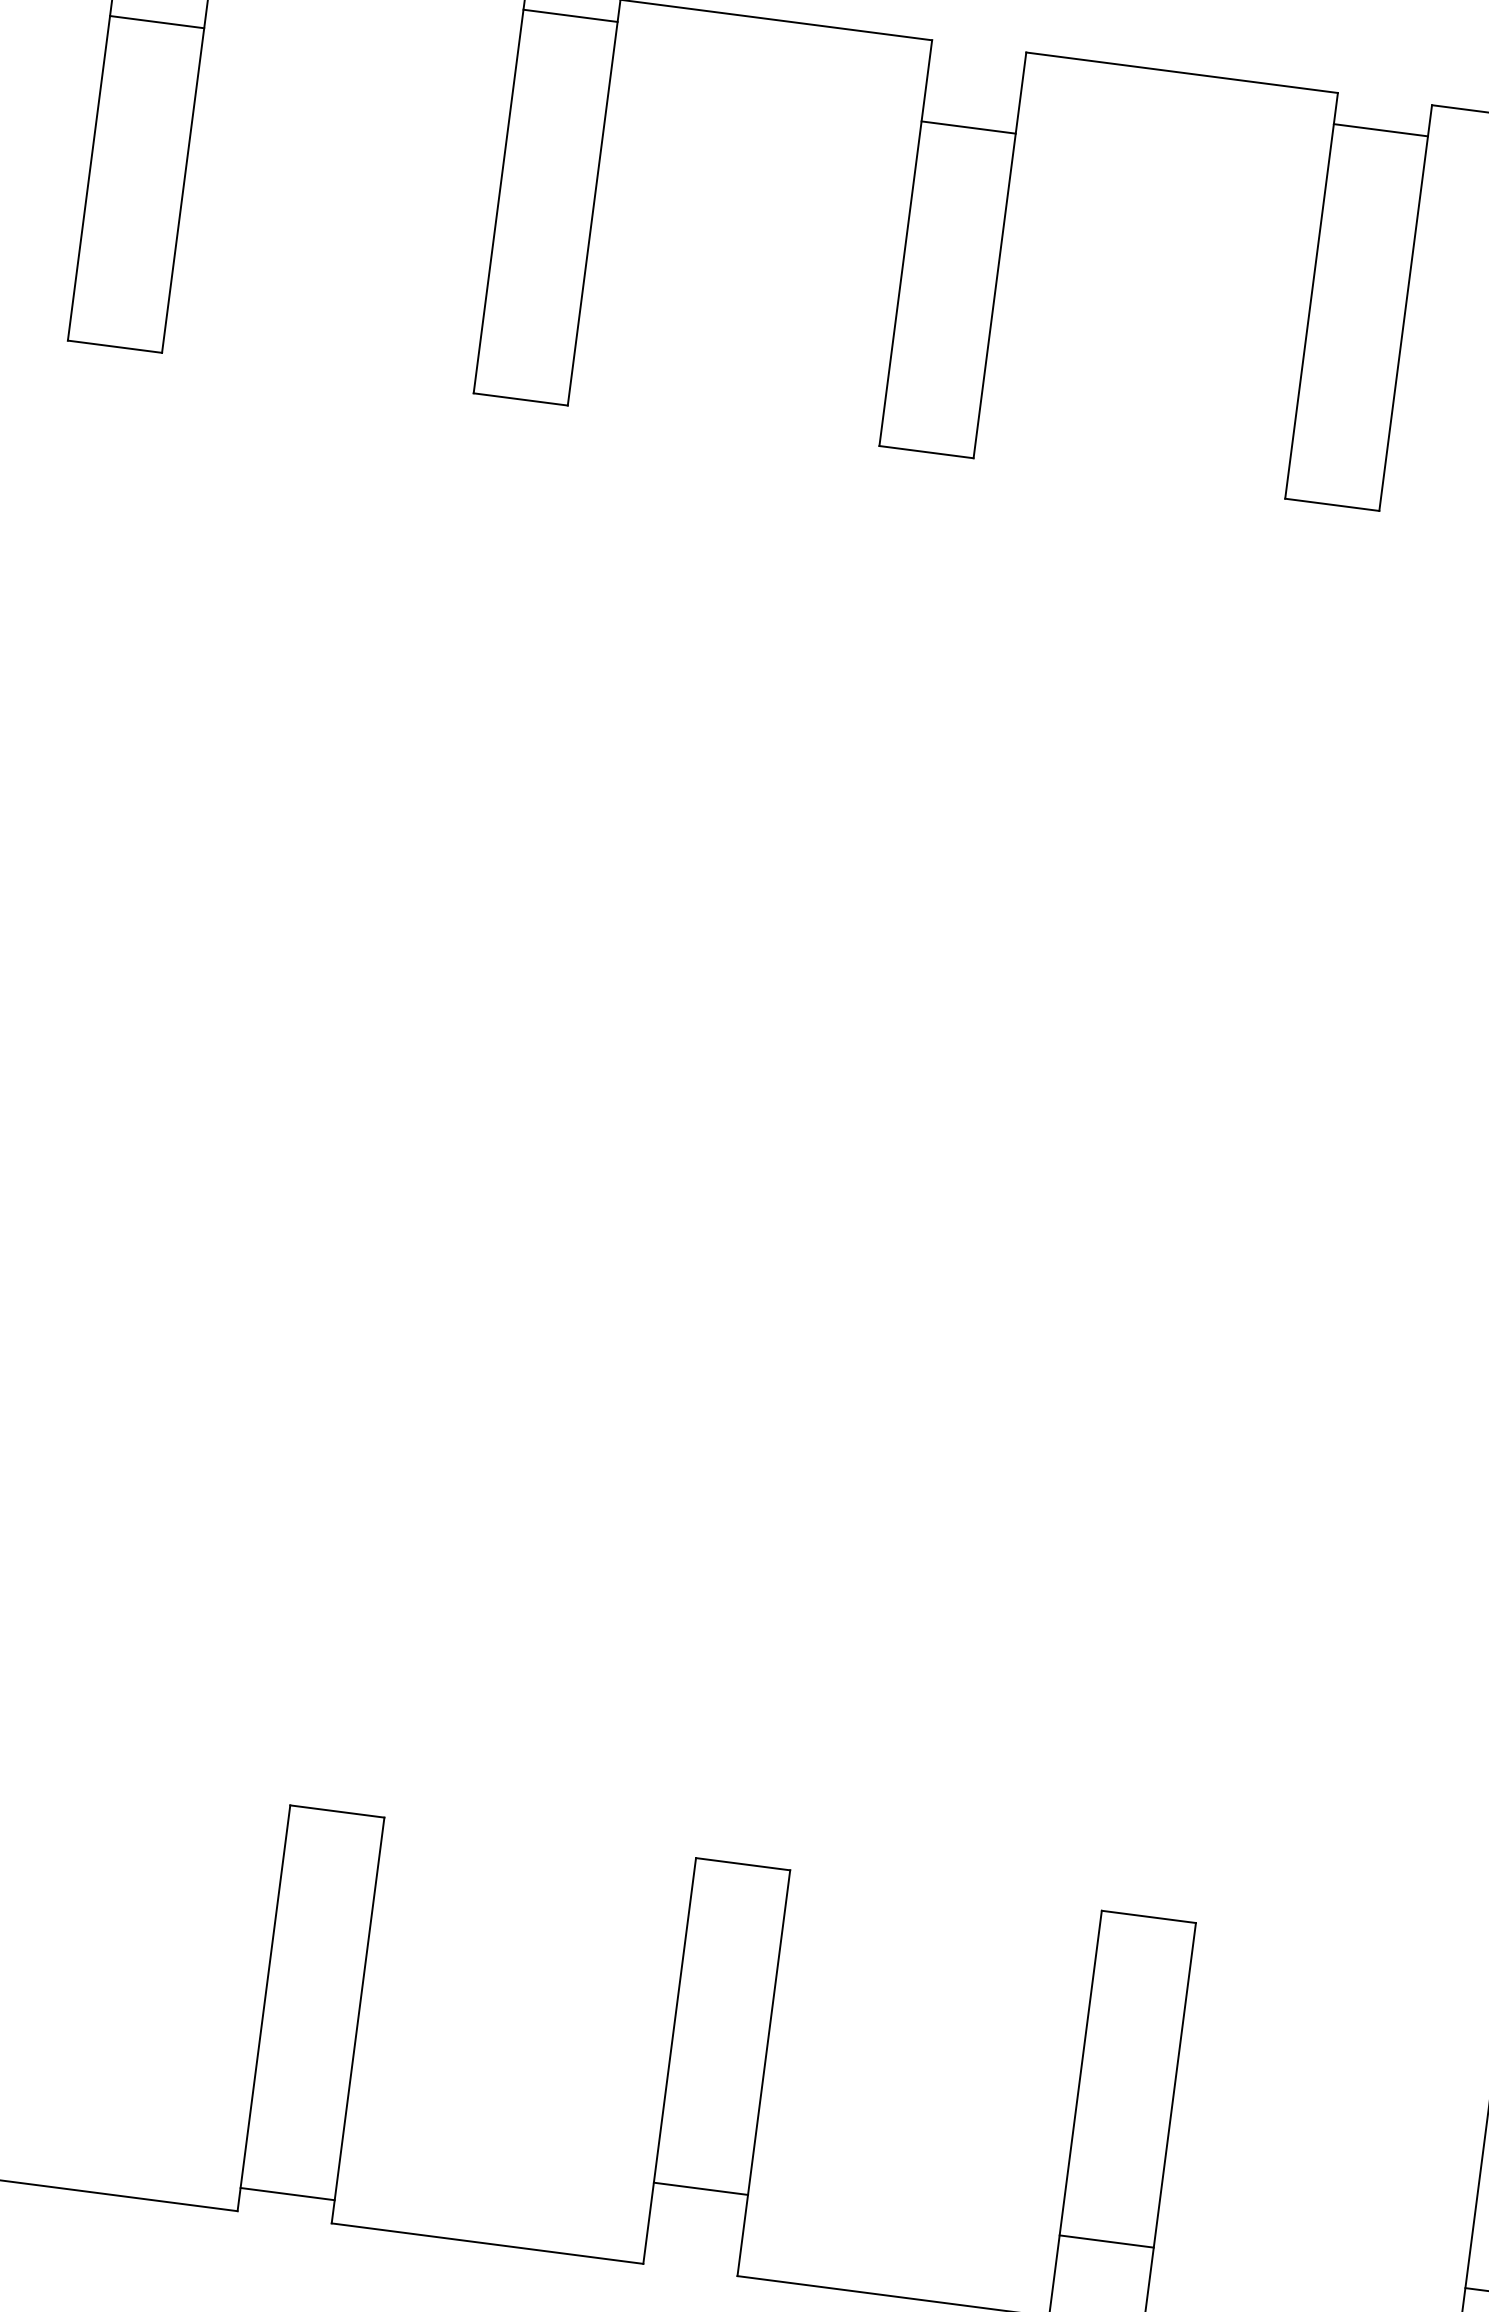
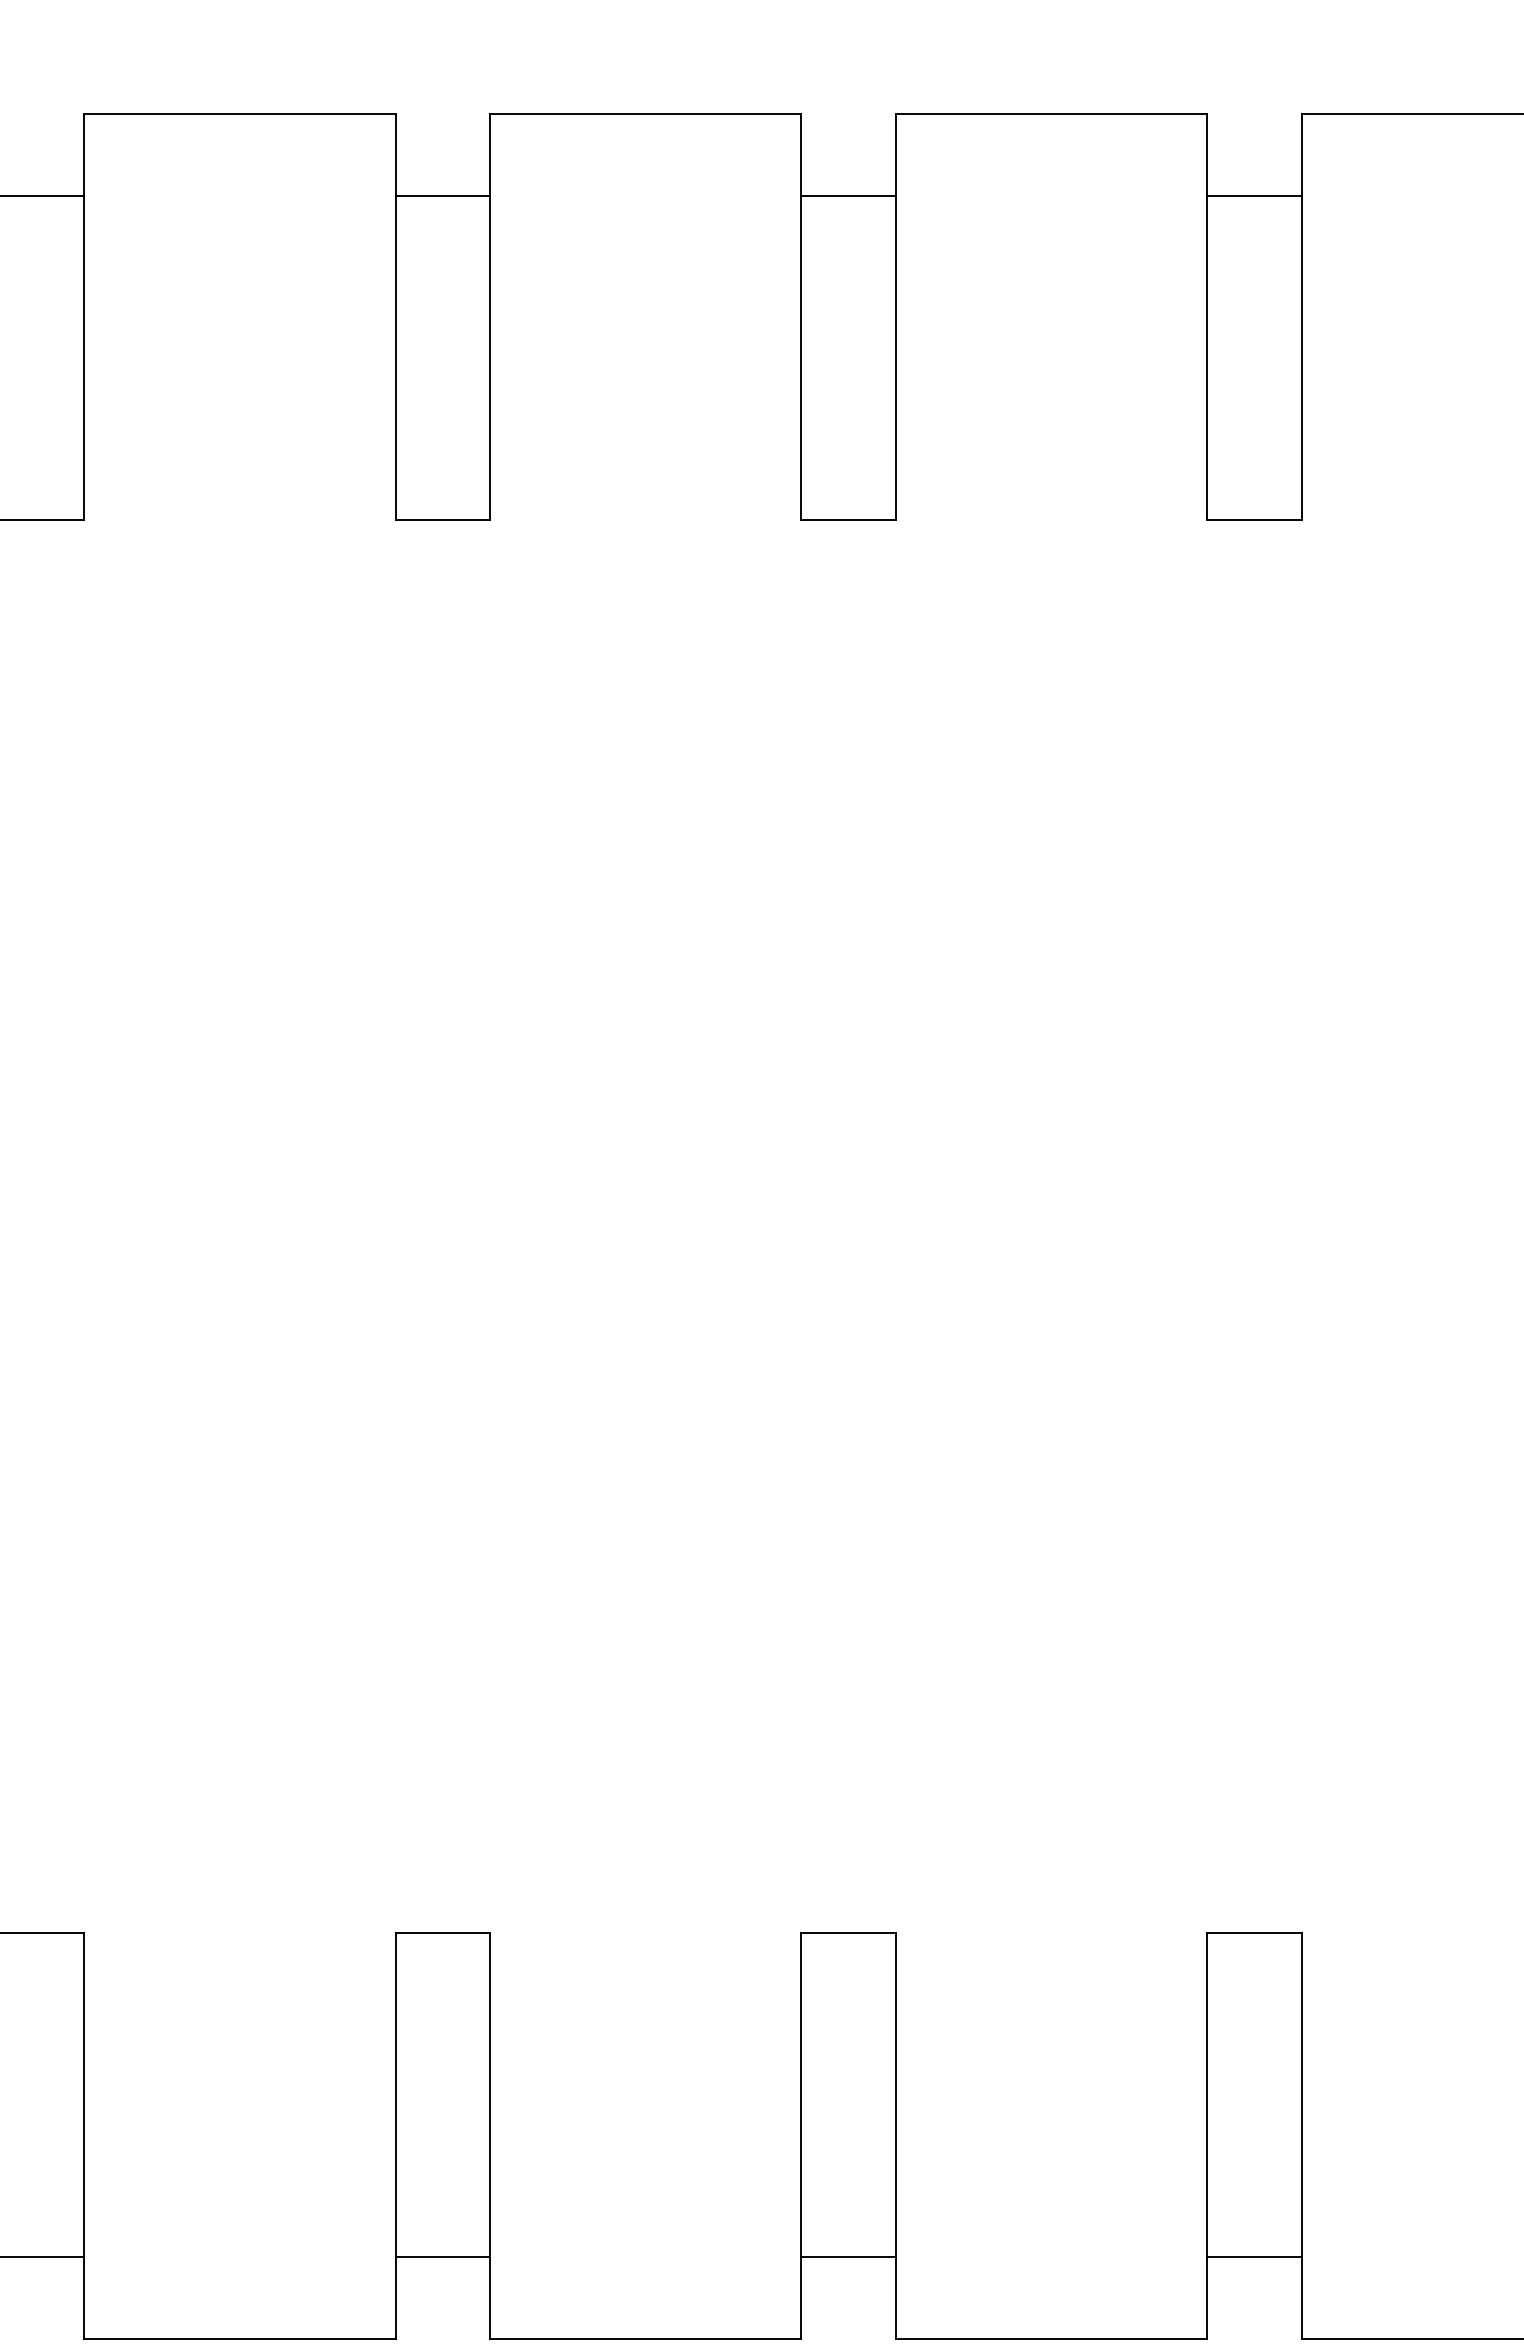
line: (570, 15) -> (442, 195), moved
line: (1380, 130) -> (1254, 195), moved
line: (287, 2194) -> (442, 2257), moved

